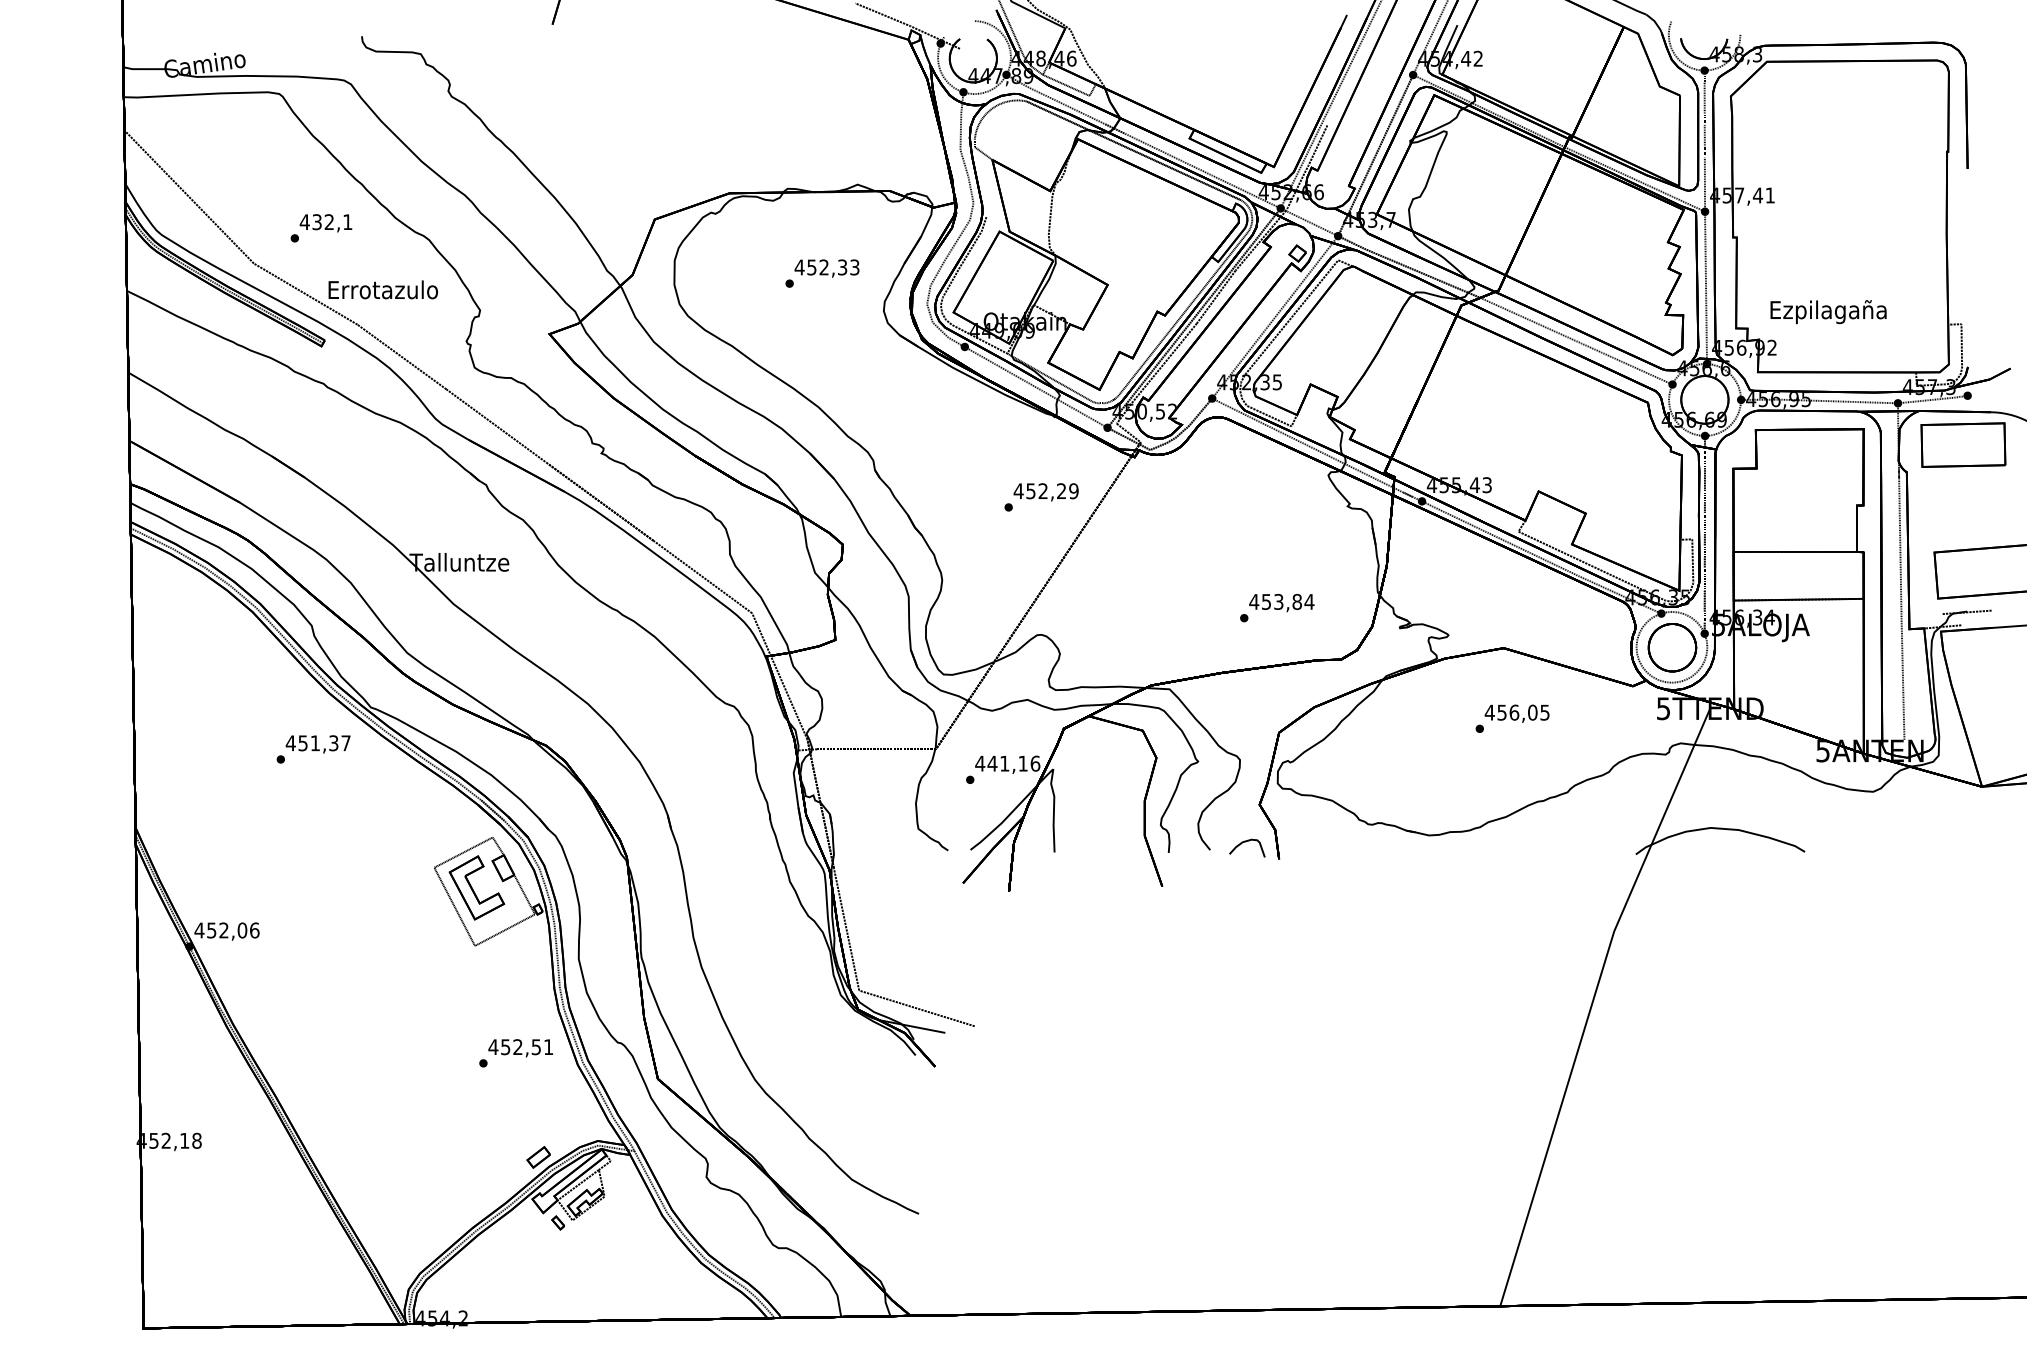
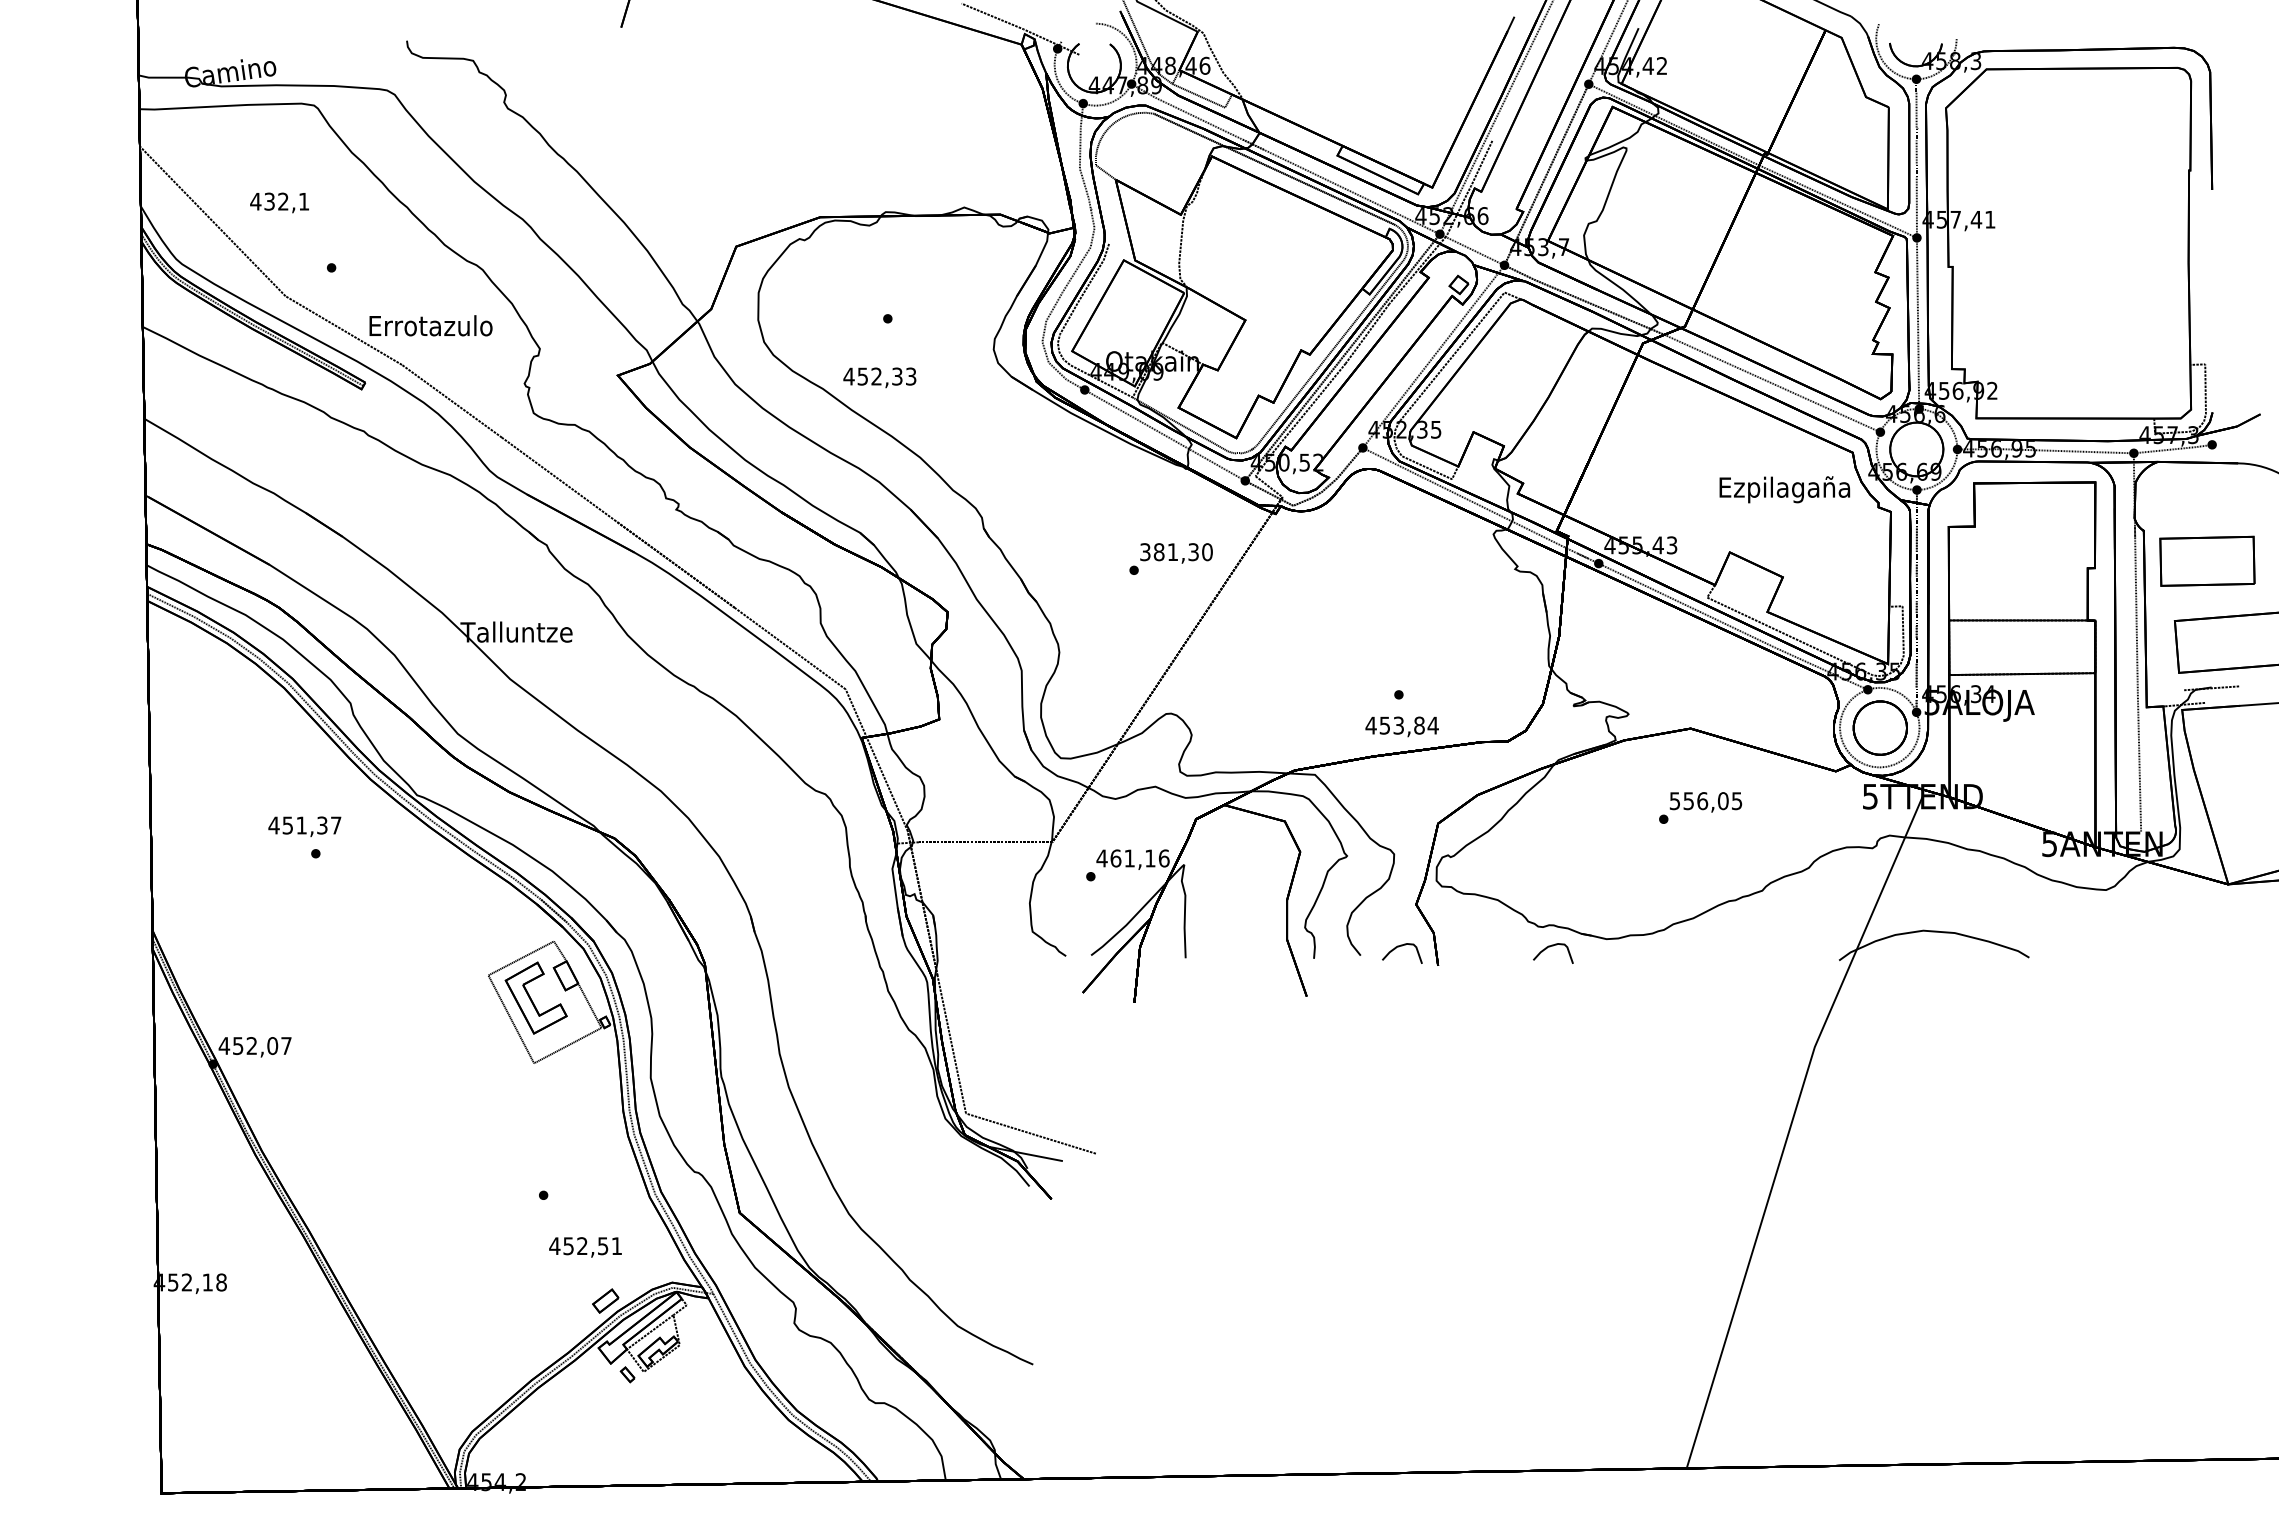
text: (325, 222) -> (279, 202), moved
text: (826, 268) -> (879, 377), moved
text: (1828, 311) -> (1784, 489), moved
part: (1963, 444) -> (2207, 560), moved
text: (1045, 491) -> (1175, 552), 452,29 -> 381,30
text: (1281, 602) -> (1401, 726), moved
text: (1489, 713) -> (1674, 801), 456,05 -> 556,05
text: (317, 744) -> (304, 826), moved
text: (992, 763) -> (1115, 858), 441,16 -> 461,16
curve: (1379, 842) -> (1550, 947), added
text: (254, 930) -> (286, 1046), 452,06 -> 452,07
text: (520, 1048) -> (585, 1247), moved

